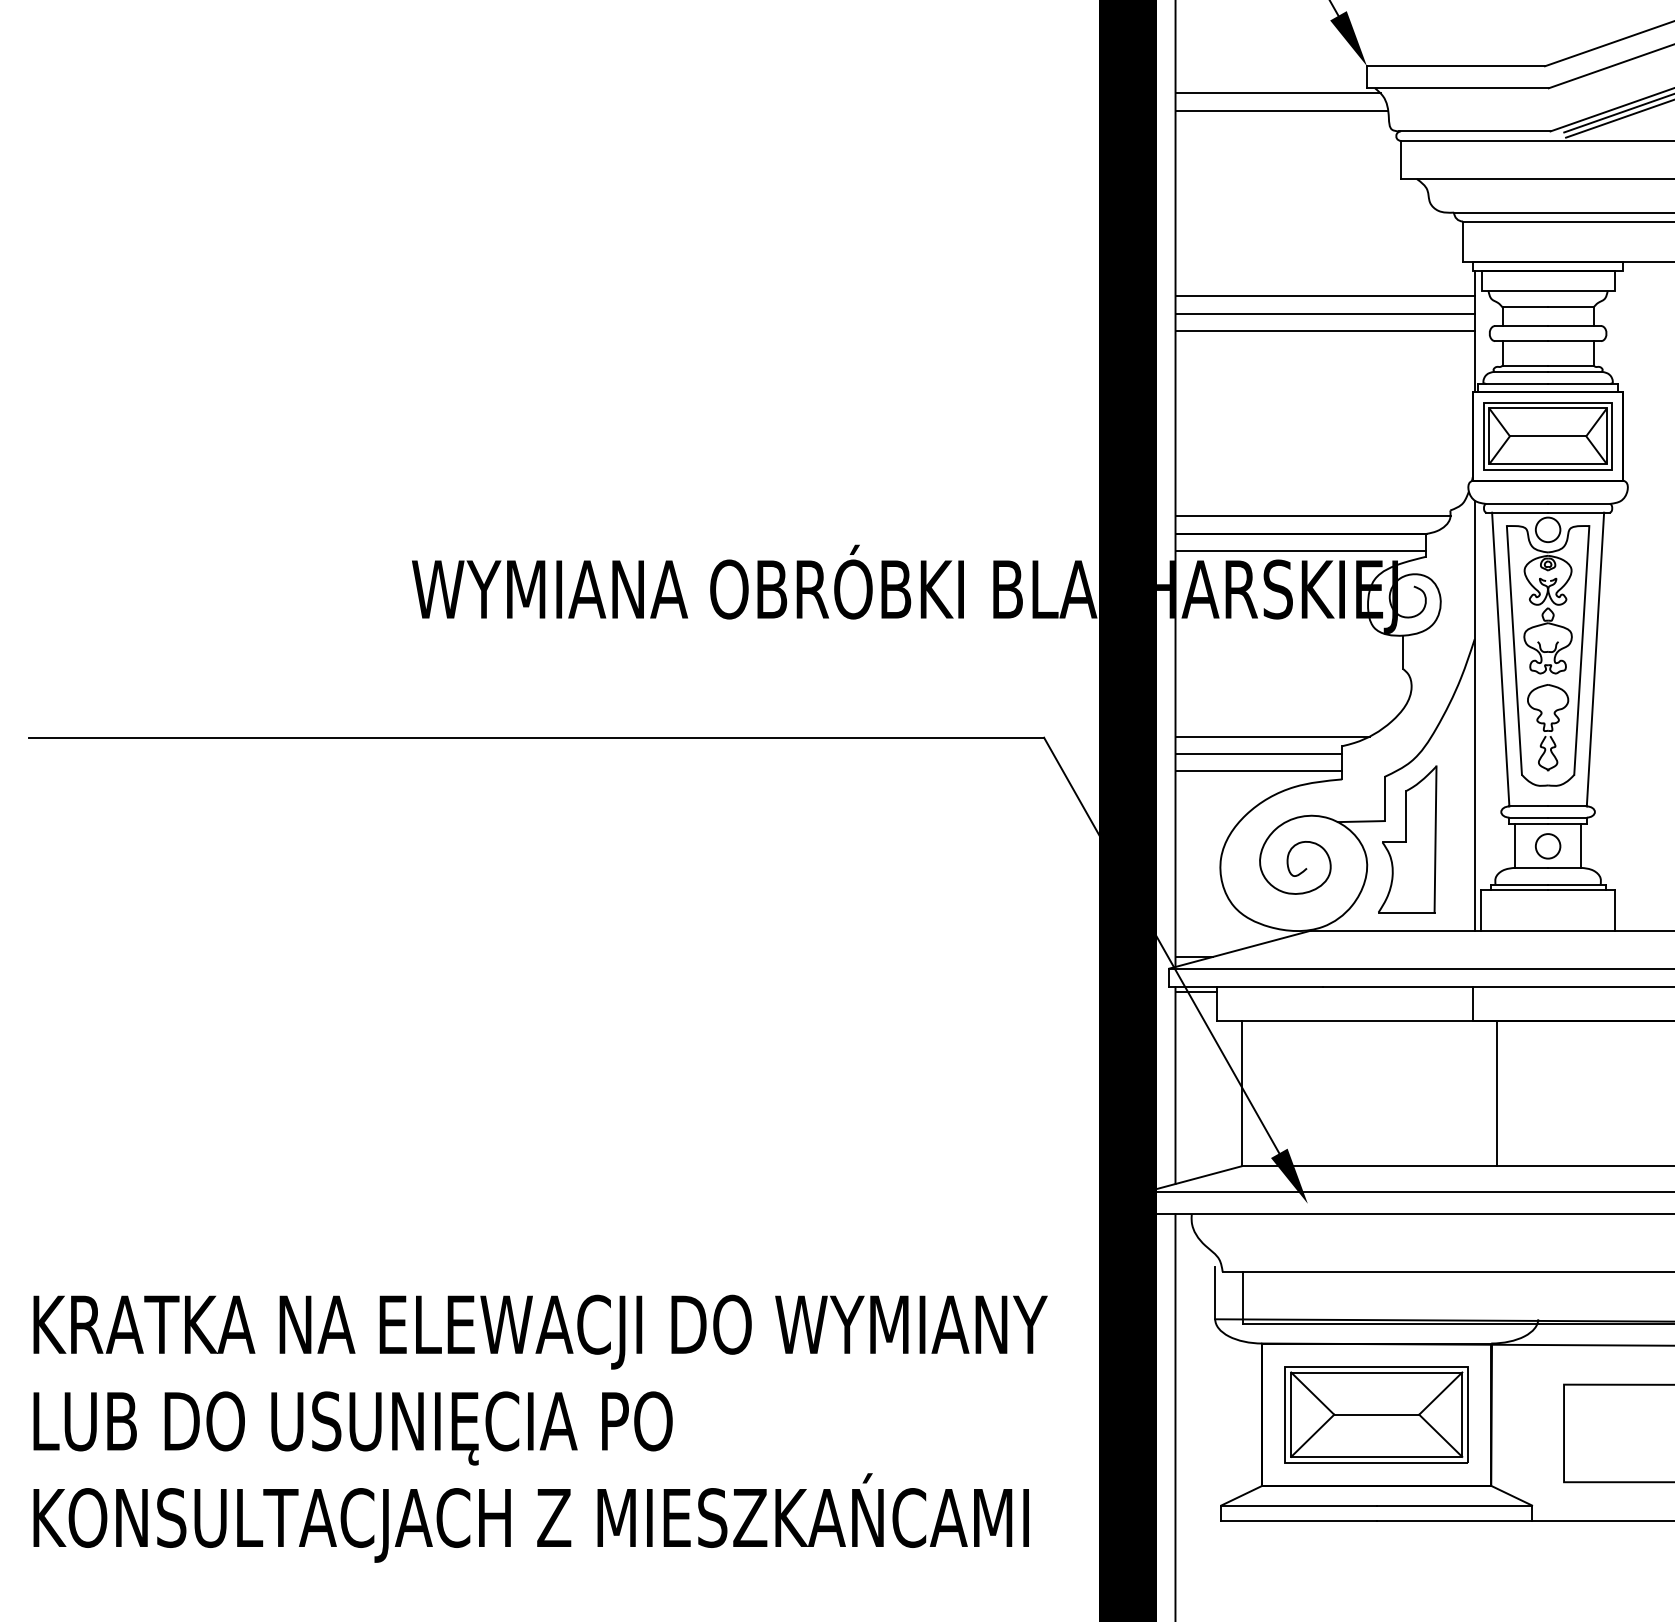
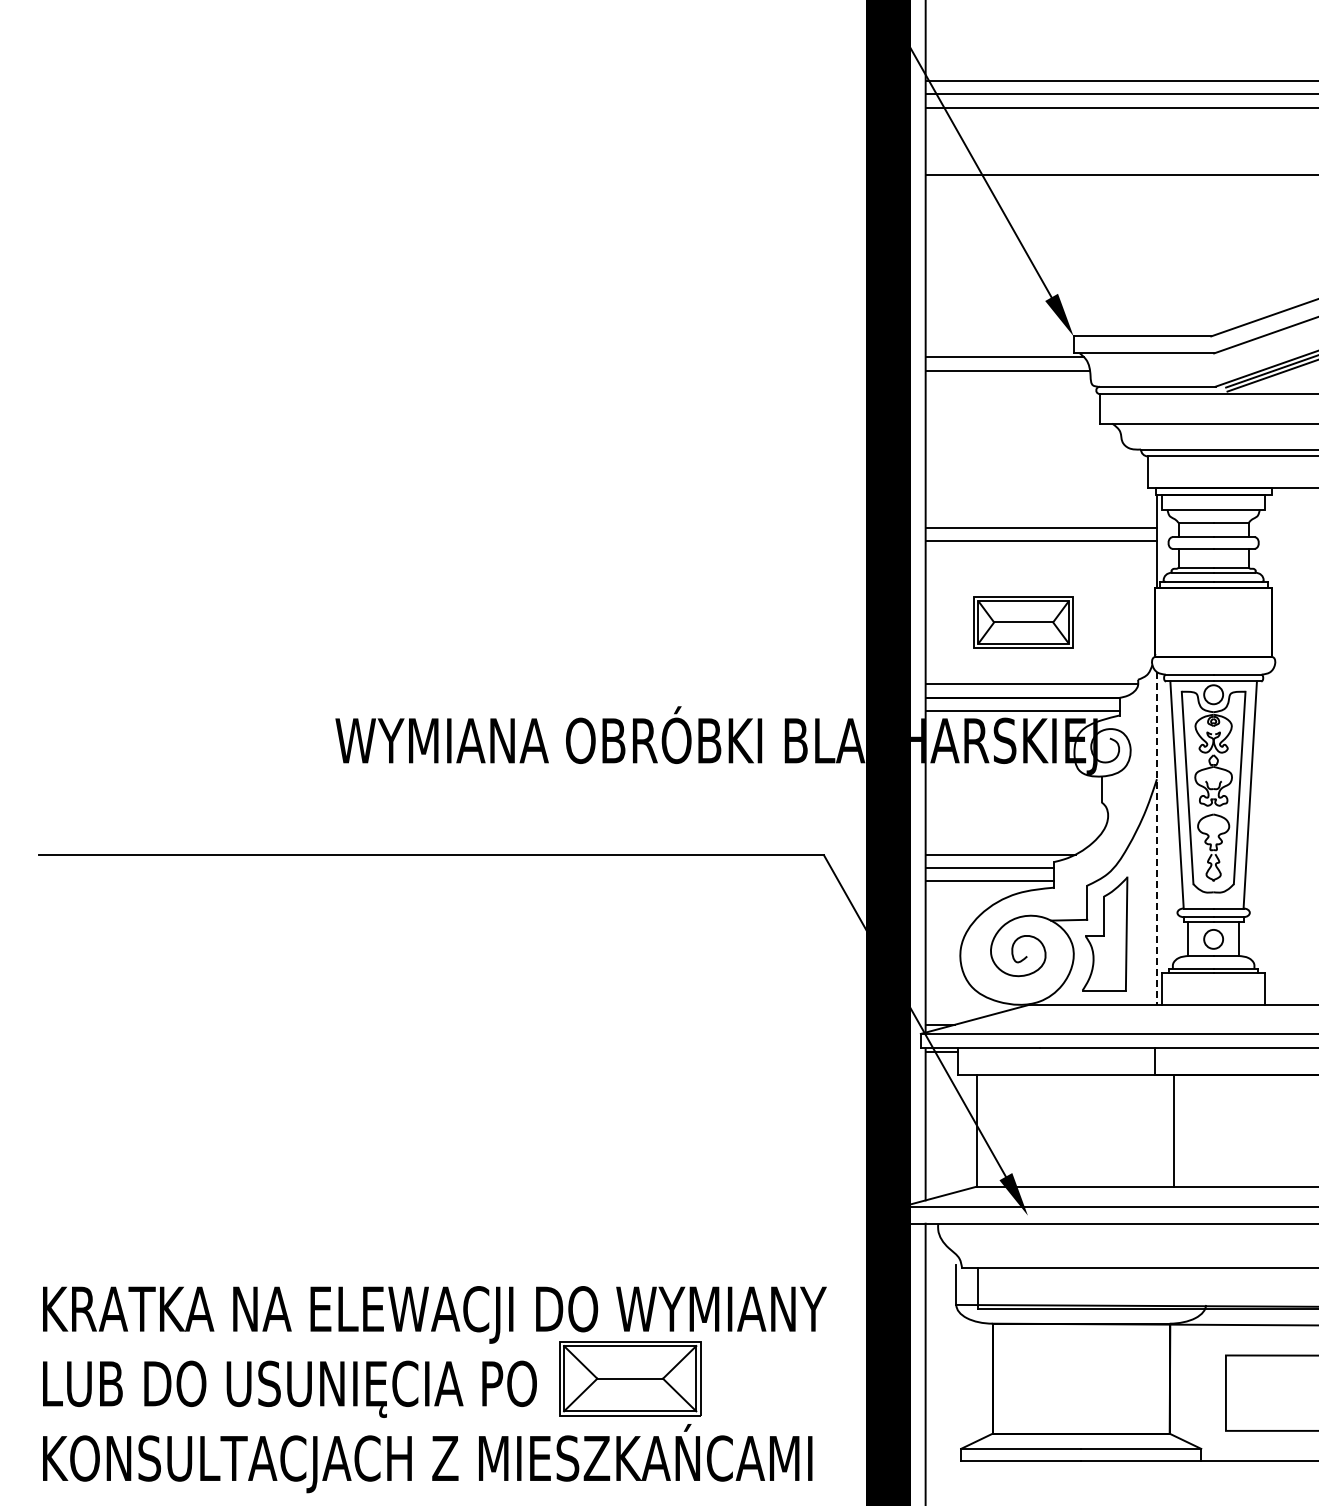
line: (1324, 296) -> (1040, 514), removed
part: (1547, 436) -> (1023, 622), moved
line: (1474, 715) -> (1156, 838), solid -> dashed
part: (1377, 1414) -> (630, 1378), moved

